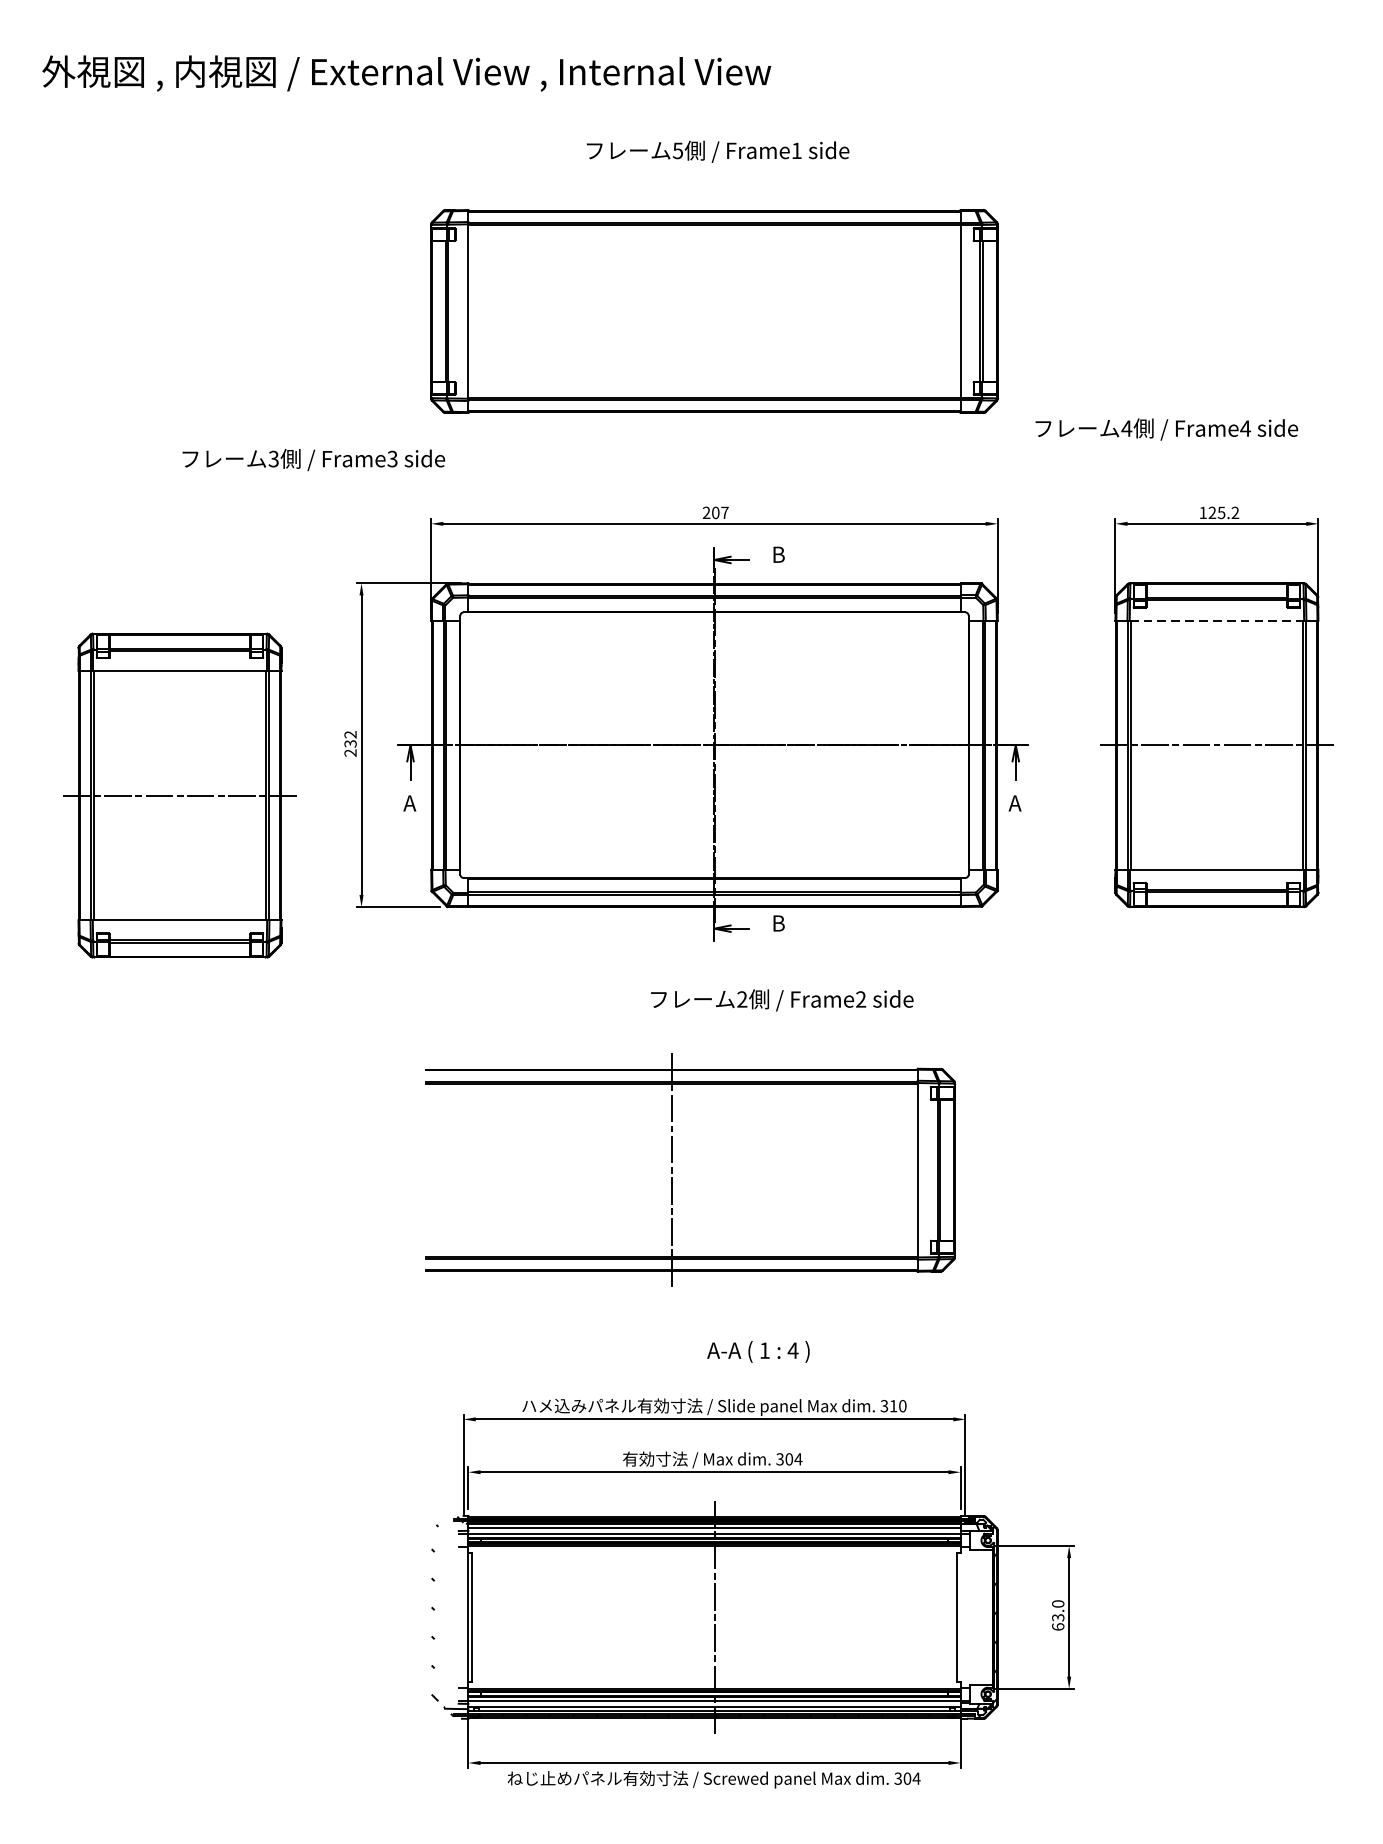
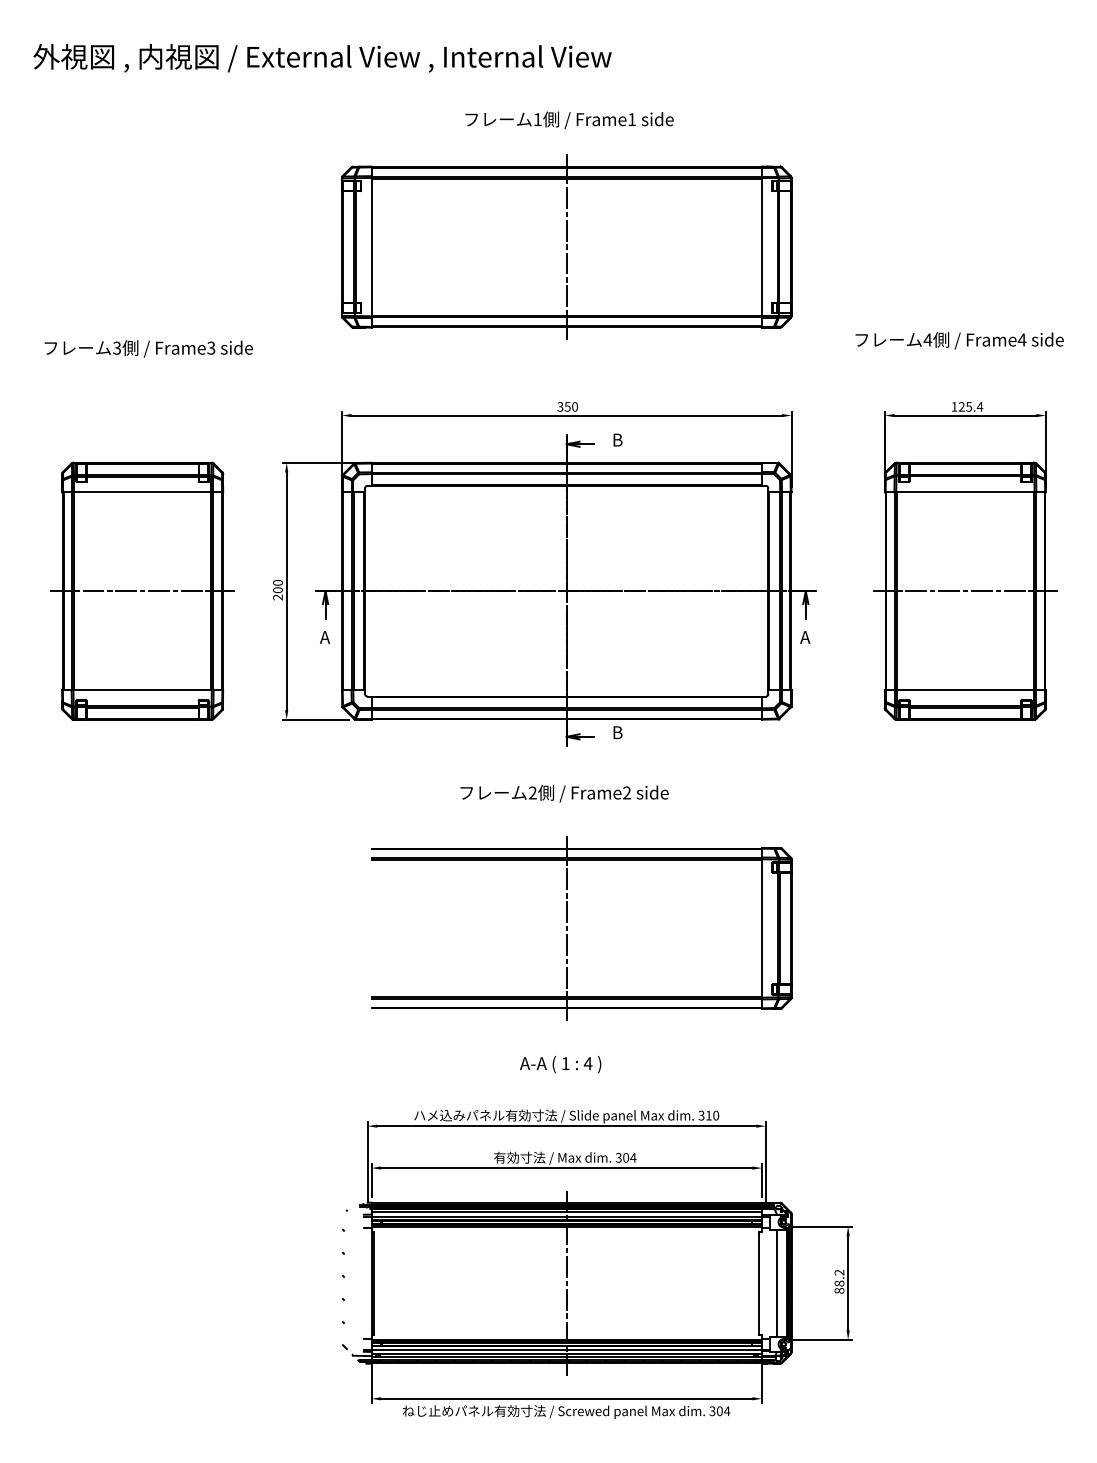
text: (677, 150) -> (537, 119), 5 -> 1
line: (714, 310) -> (566, 246), added
text: (1166, 429) -> (959, 340), moved
text: (313, 459) -> (148, 348), moved
text: (715, 512) -> (567, 406), 207 -> 350
text: (1234, 512) -> (979, 406), 125.2 -> 125.4
line: (1217, 620) -> (965, 492), dashed -> solid
text: (349, 739) -> (277, 586), 232 -> 200
part: (179, 794) -> (142, 590), moved
text: (782, 1000) -> (564, 793), moved
part: (672, 1170) -> (567, 928), moved
text: (758, 1351) -> (560, 1064), moved
text: (1058, 1615) -> (839, 1281), 63.0 -> 88.2
line: (980, 1616) -> (777, 1282), added

